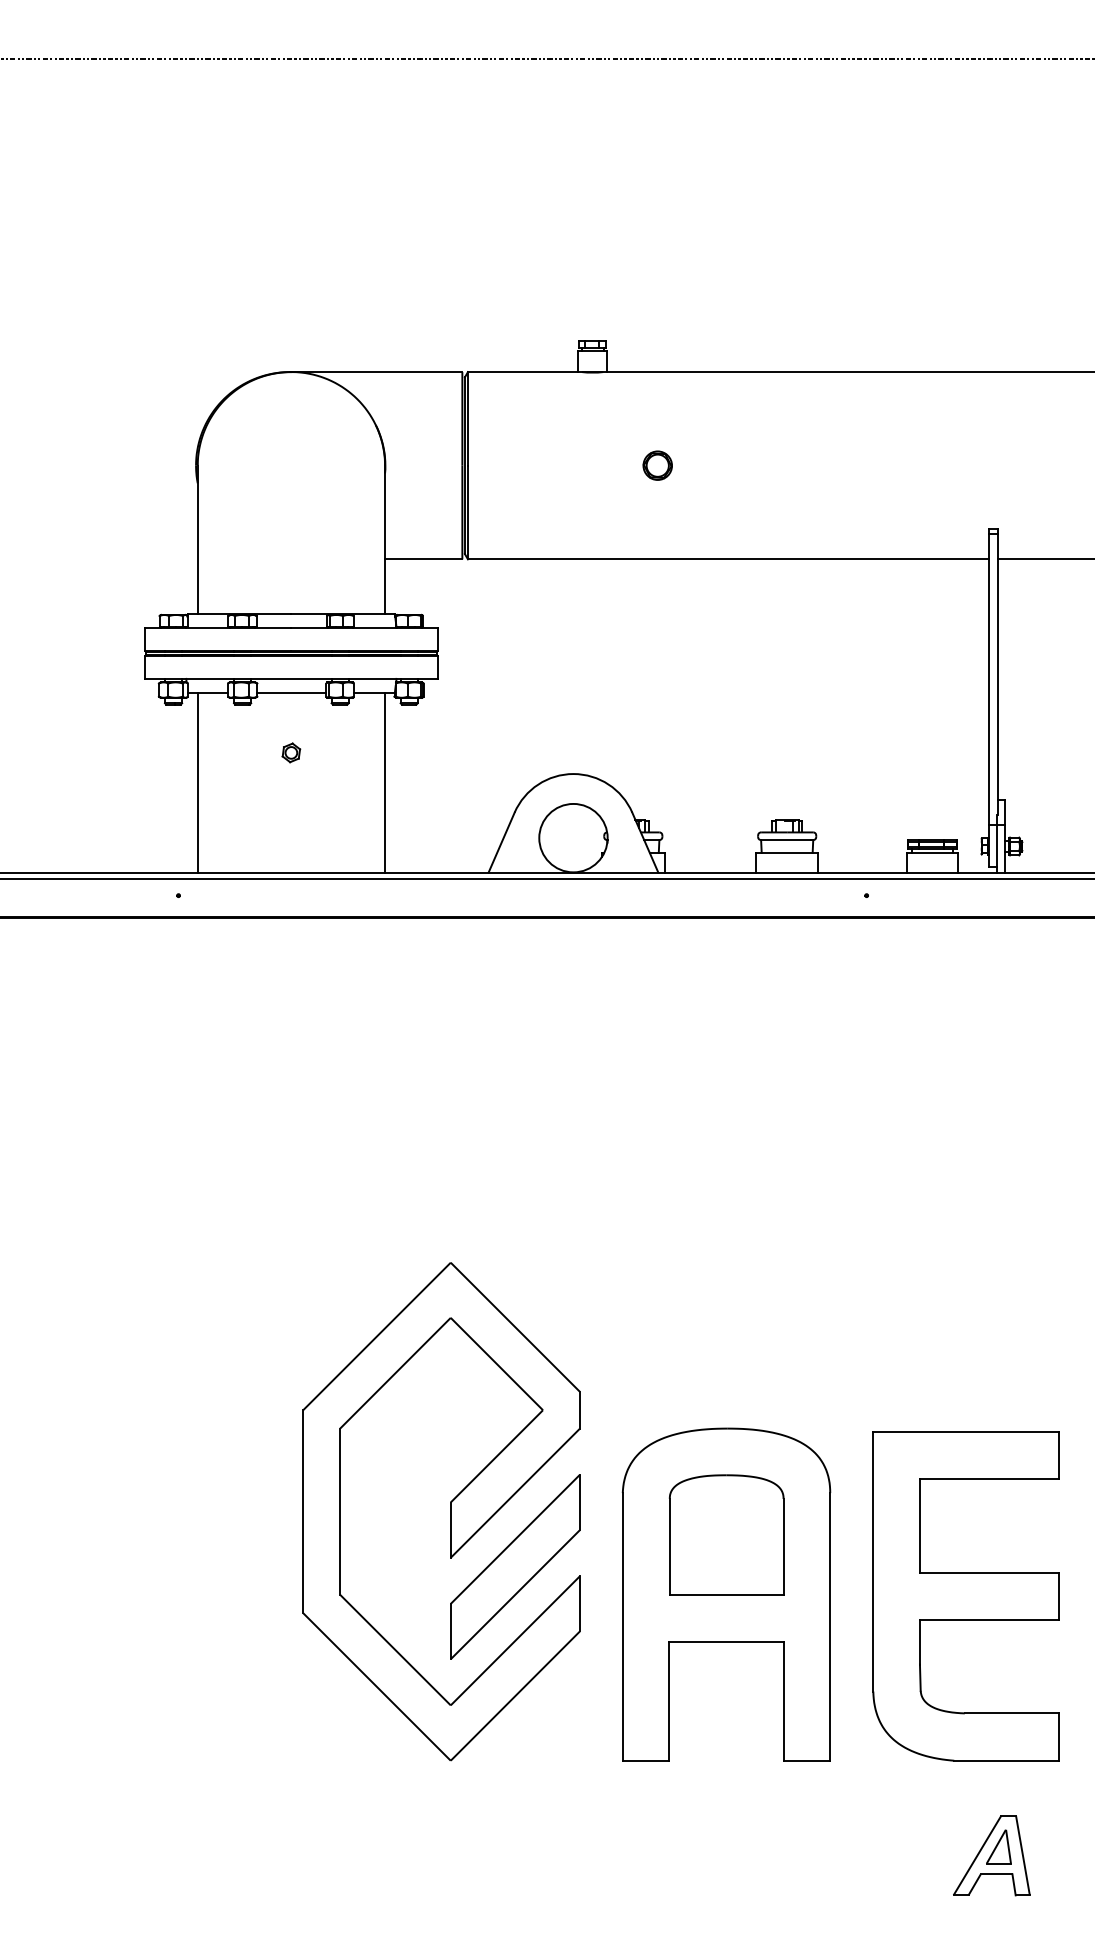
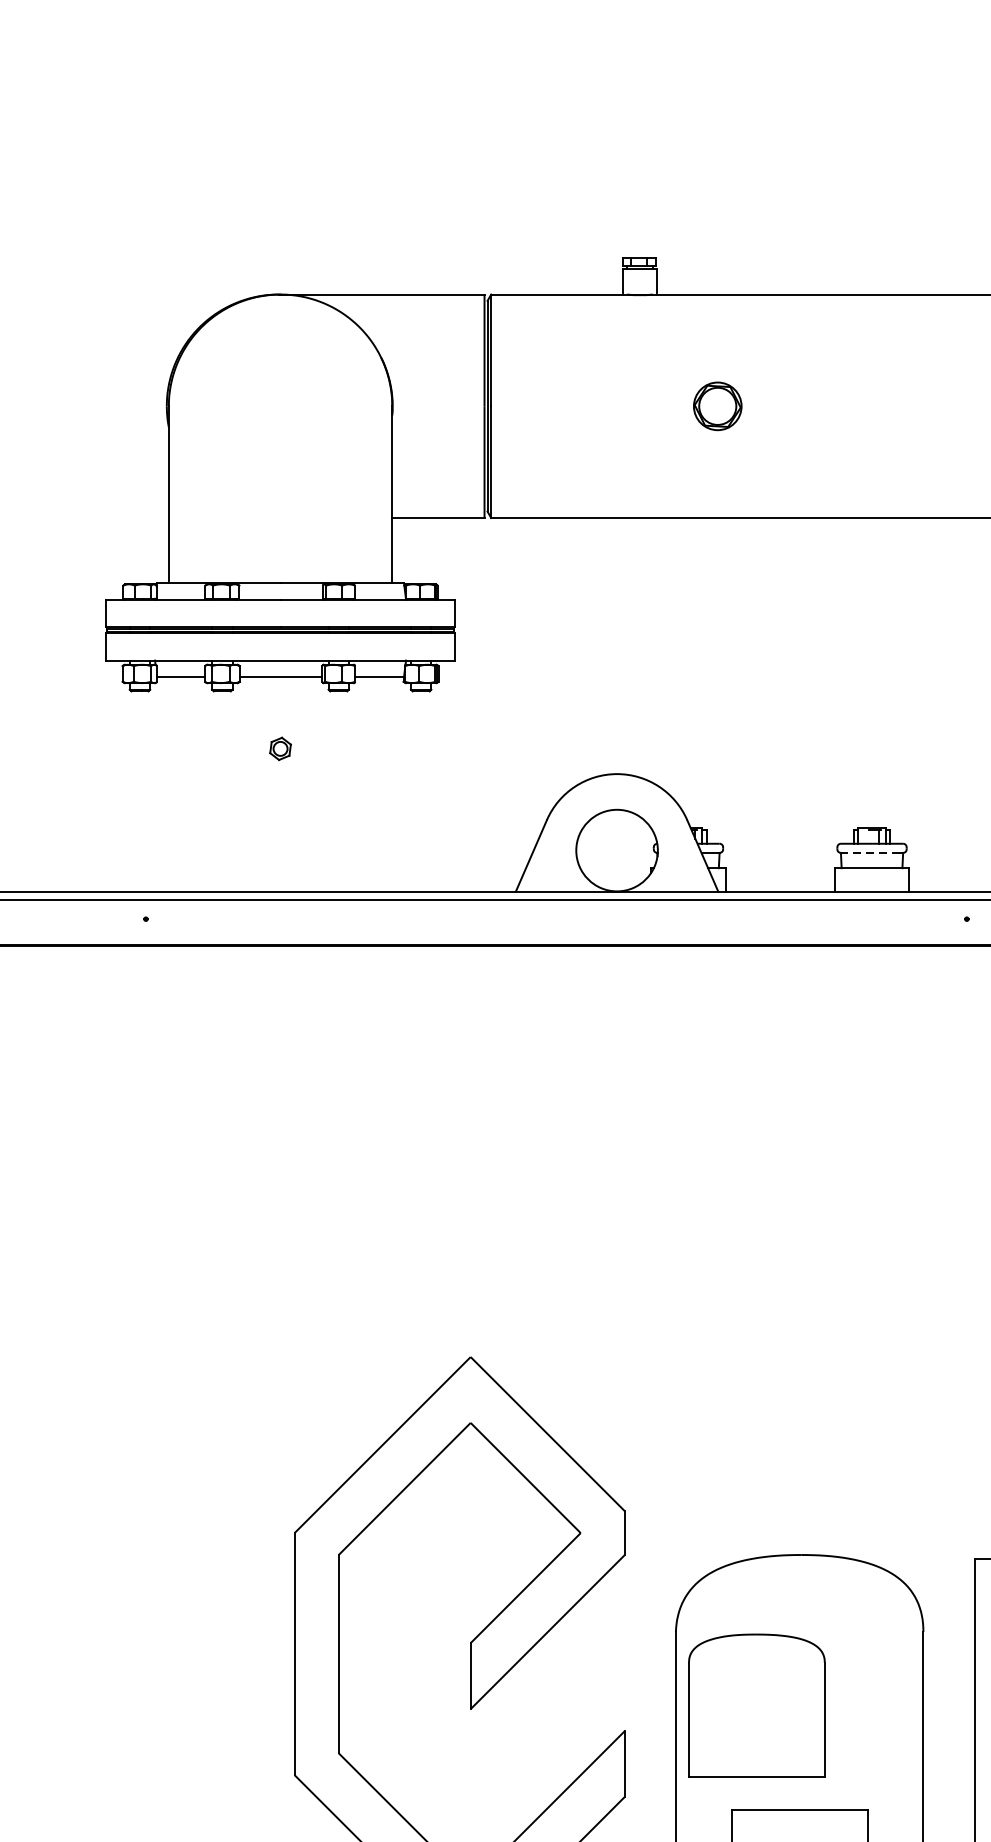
part: (657, 465) -> (717, 406), size x1.4
line: (197, 782) -> (168, 784), removed
line: (385, 782) -> (392, 784), removed
line: (786, 840) -> (871, 853), solid -> dashed
part: (726, 1534) -> (756, 1705), moved
part: (515, 1566) -> (547, 1719), removed

